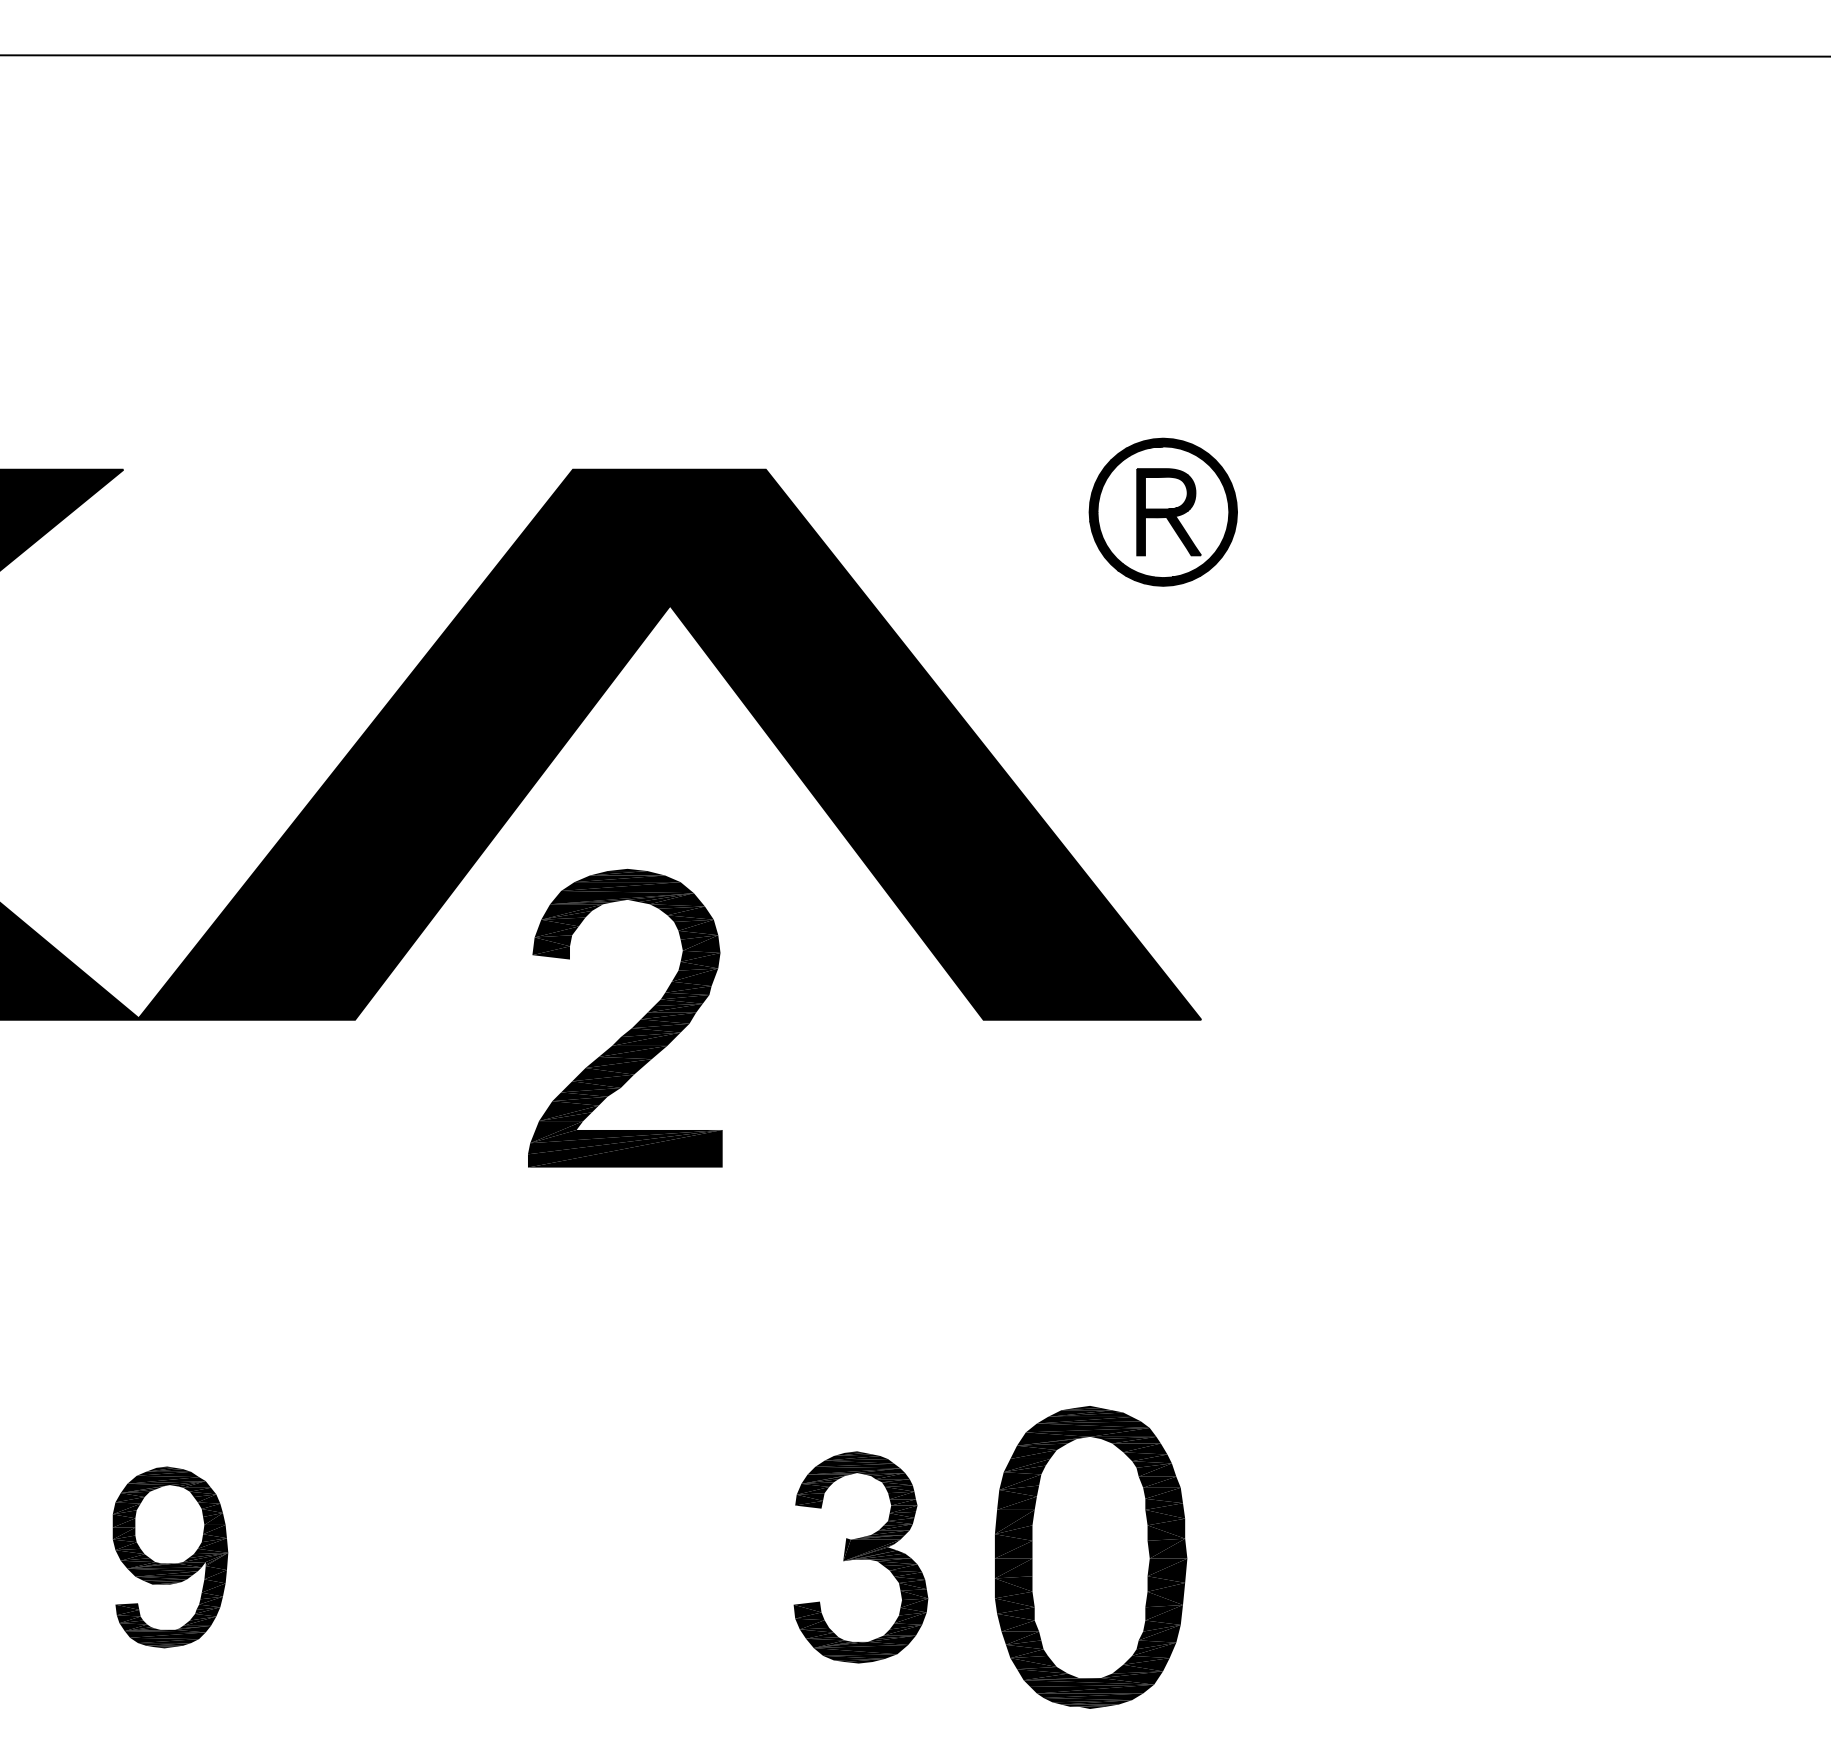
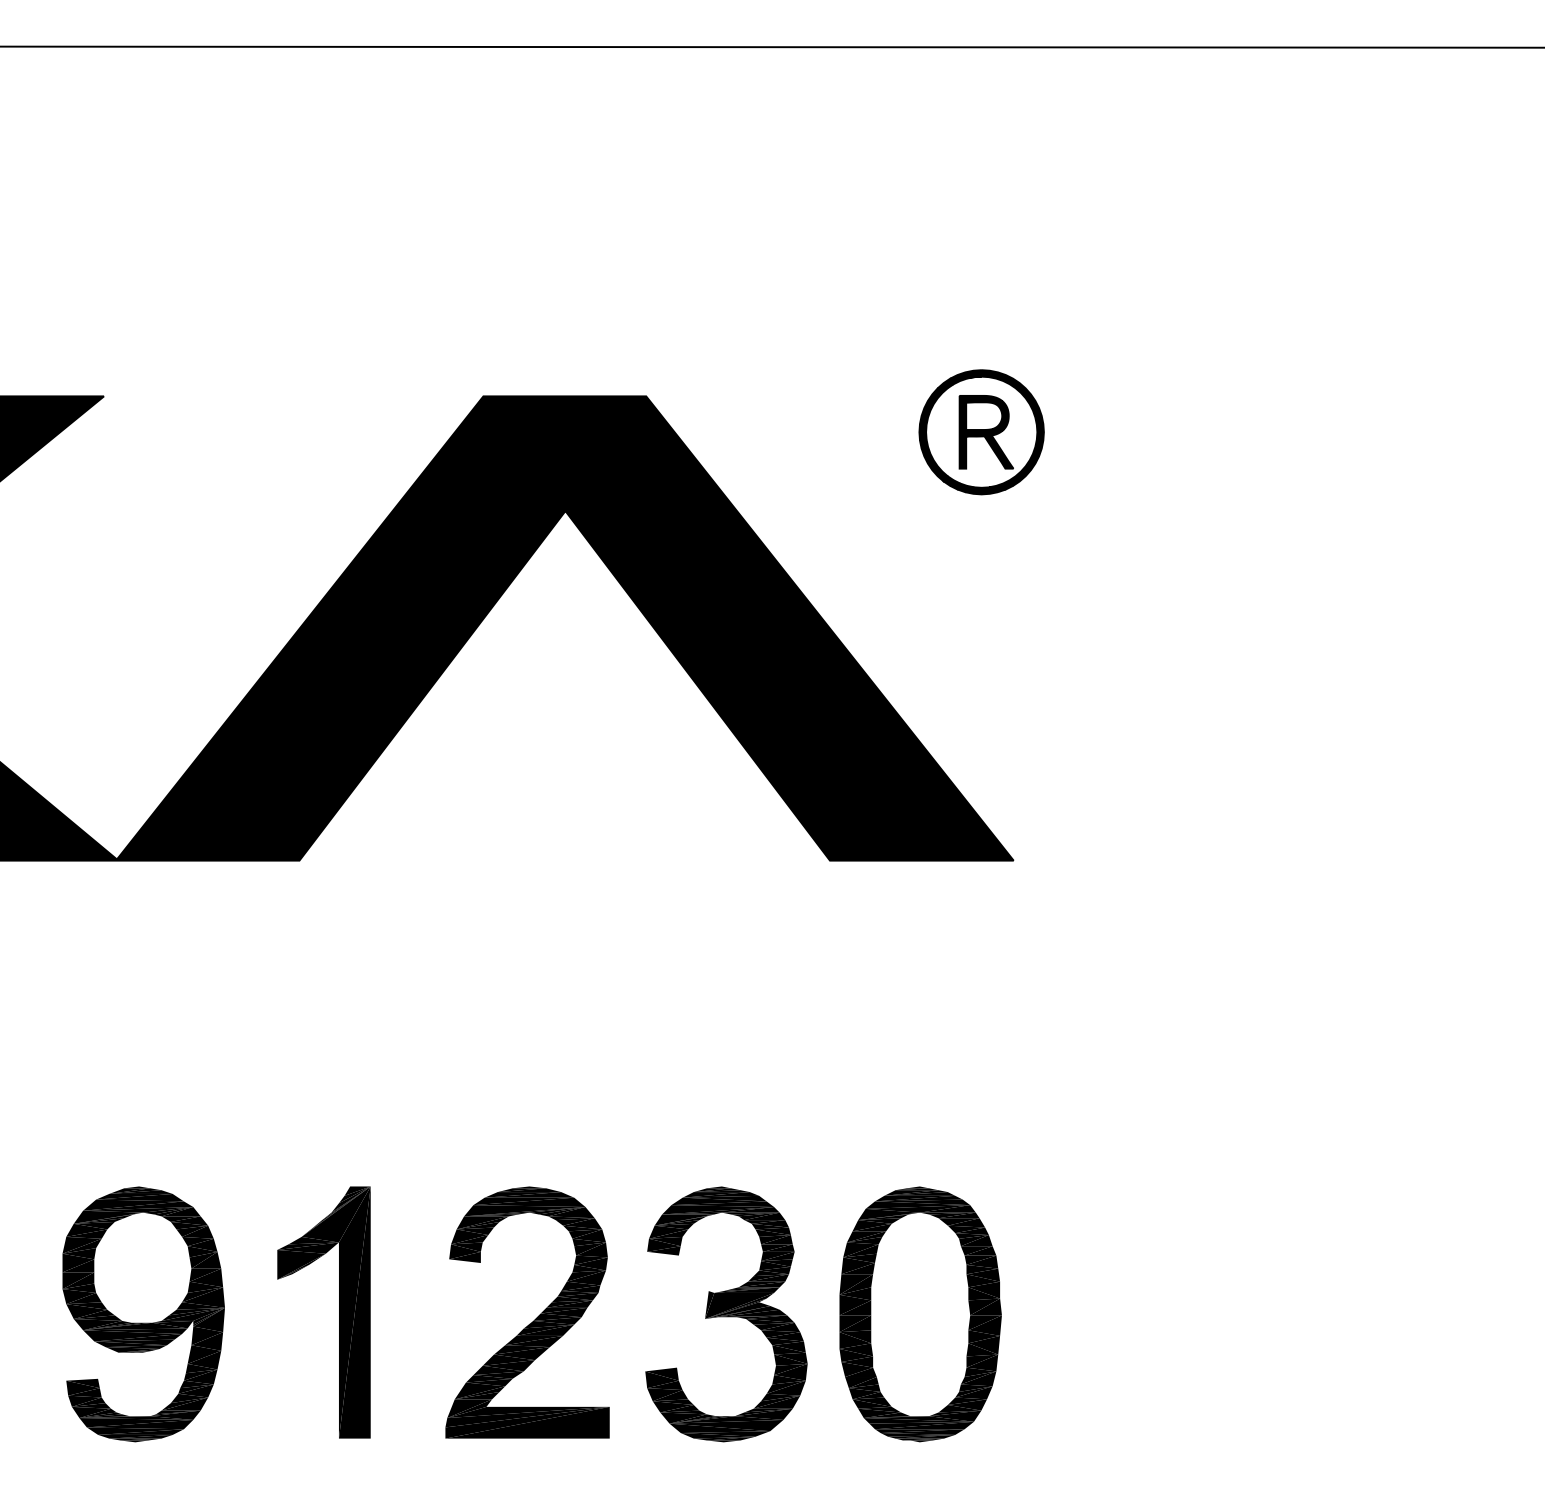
part: (634, 1025) -> (535, 1318), moved
part: (401, 1554) -> (338, 1311), added
part: (170, 1557) -> (143, 1314), size x1.67
part: (860, 1557) -> (726, 1314), size x1.43

